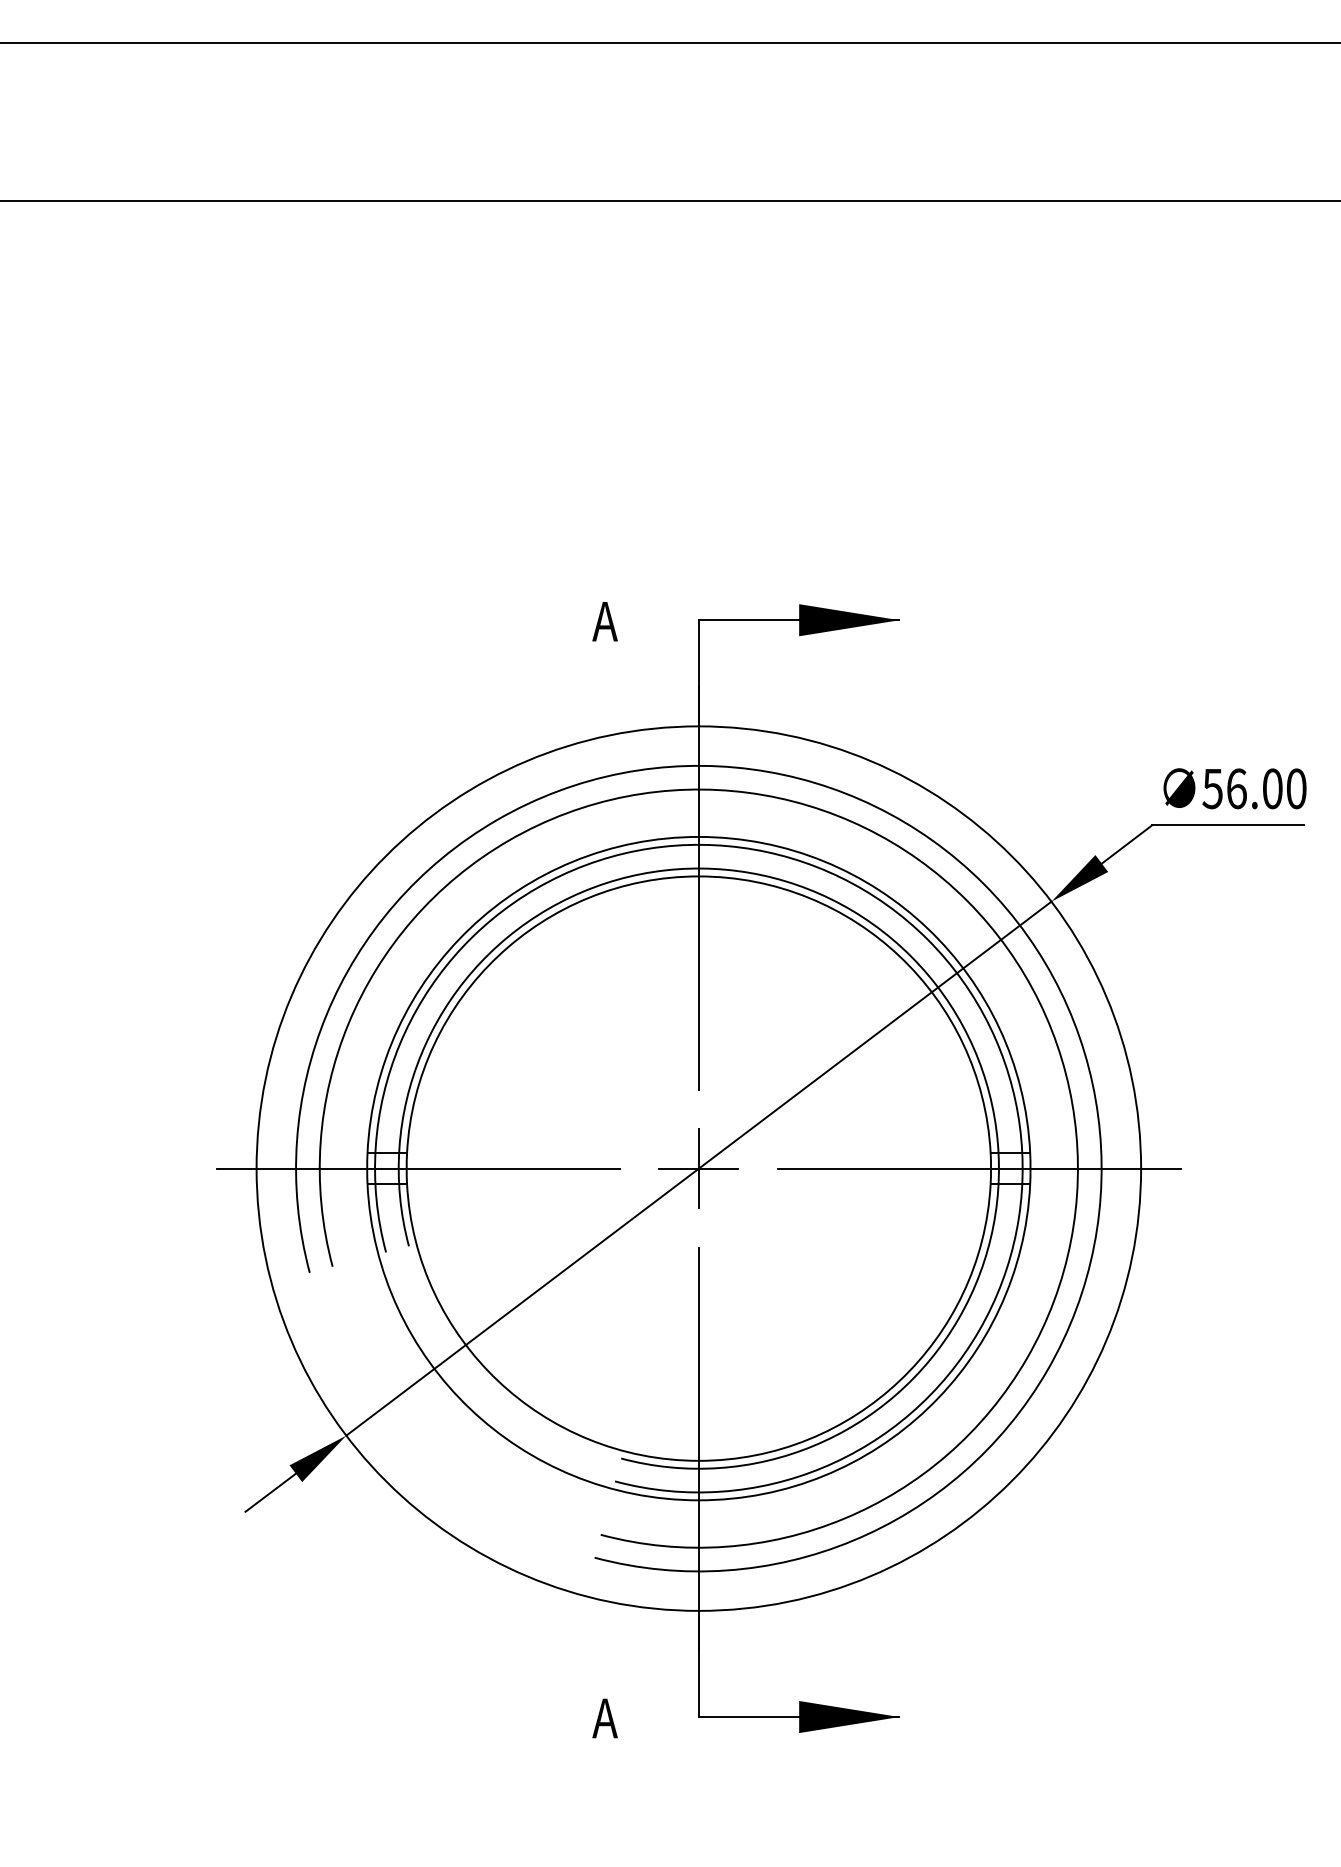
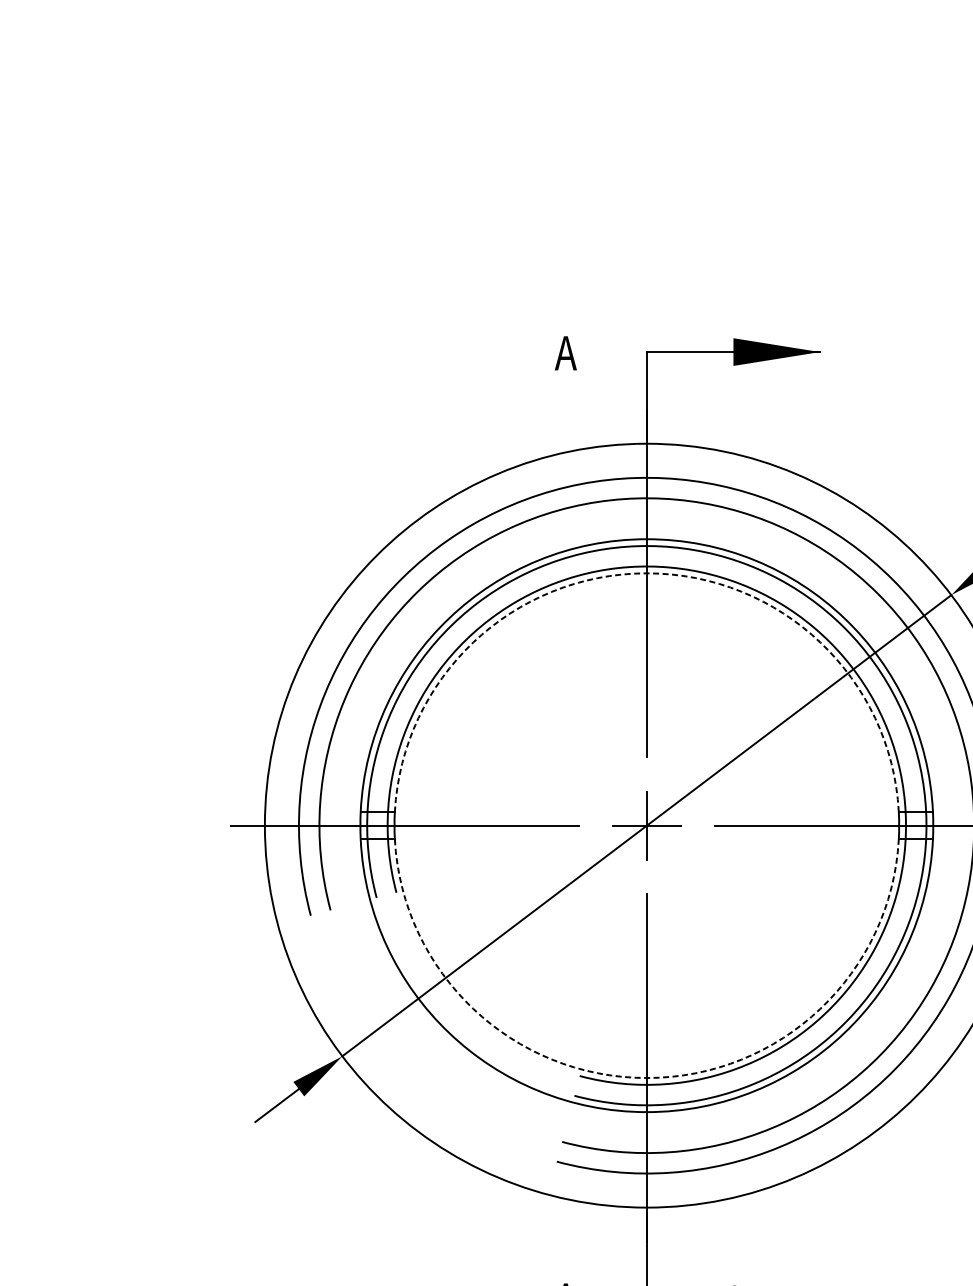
arc: (698, 876) -> (646, 573), solid -> dashed
arc: (698, 1460) -> (646, 1077), solid -> dashed

